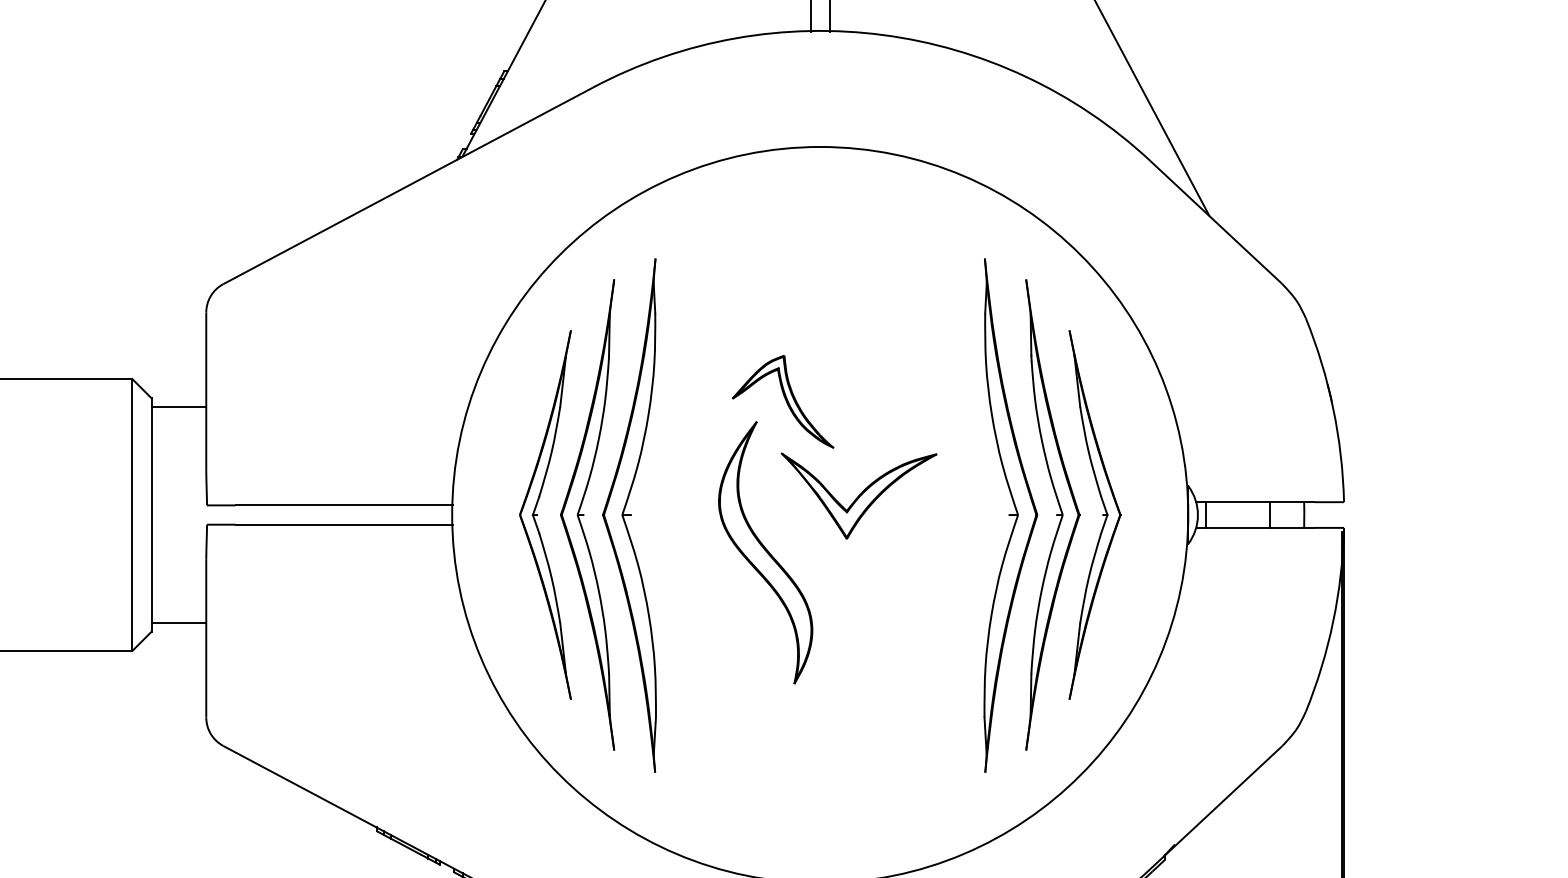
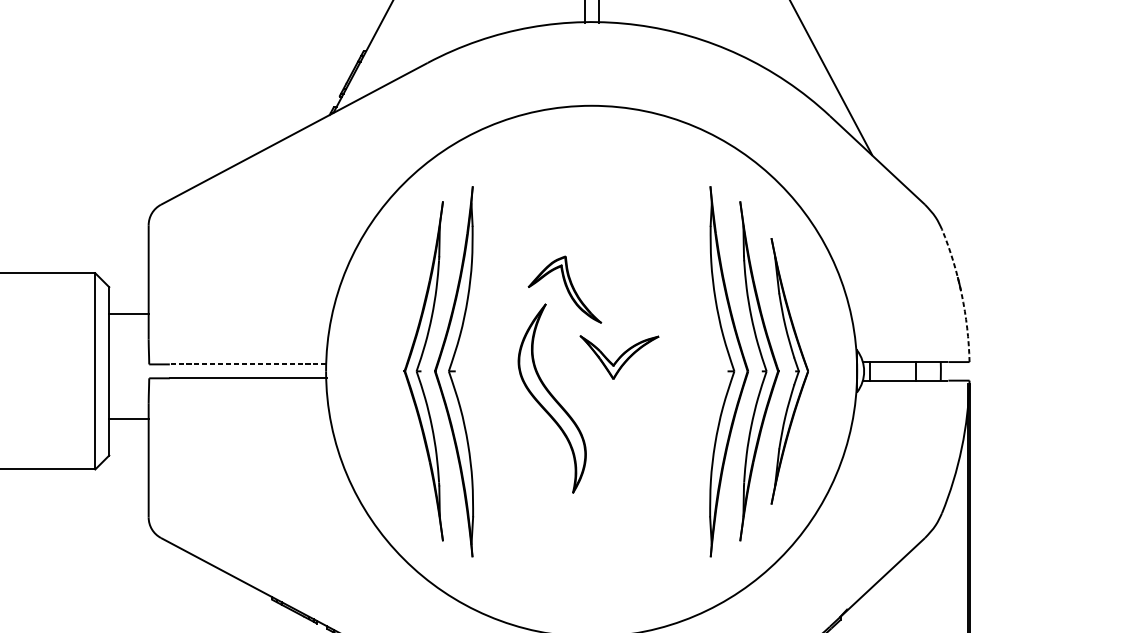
line: (178, 407) -> (128, 313), moved
arc: (1333, 408) -> (961, 294), solid -> dashed
part: (858, 495) -> (619, 357), size x0.7
line: (344, 505) -> (248, 364), solid -> dashed
part: (537, 514) -> (387, 370), removed
line: (178, 622) -> (128, 418), moved

